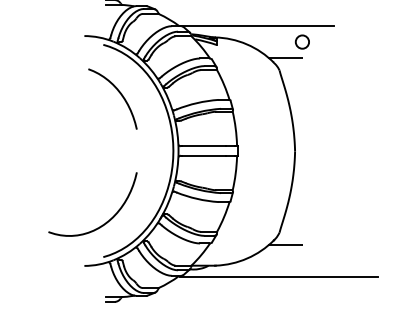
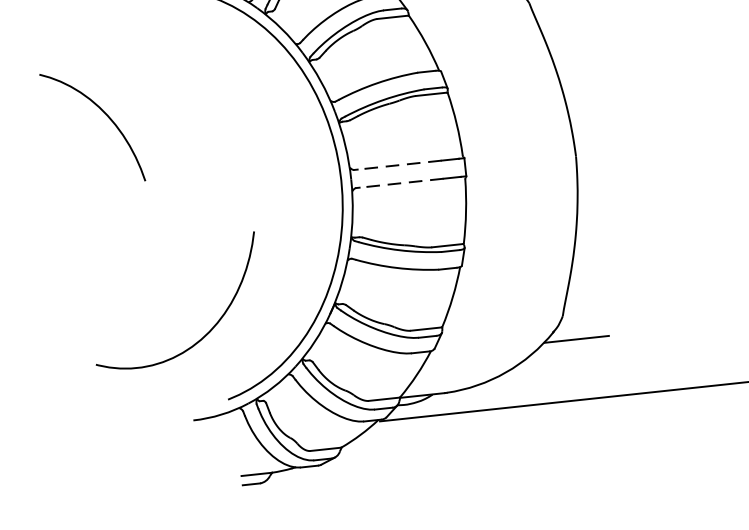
curve: (118, 92) -> (102, 113), moved
line: (204, 146) -> (400, 165), solid -> dashed
line: (204, 155) -> (402, 182), solid -> dashed
curve: (106, 221) -> (205, 332), moved

